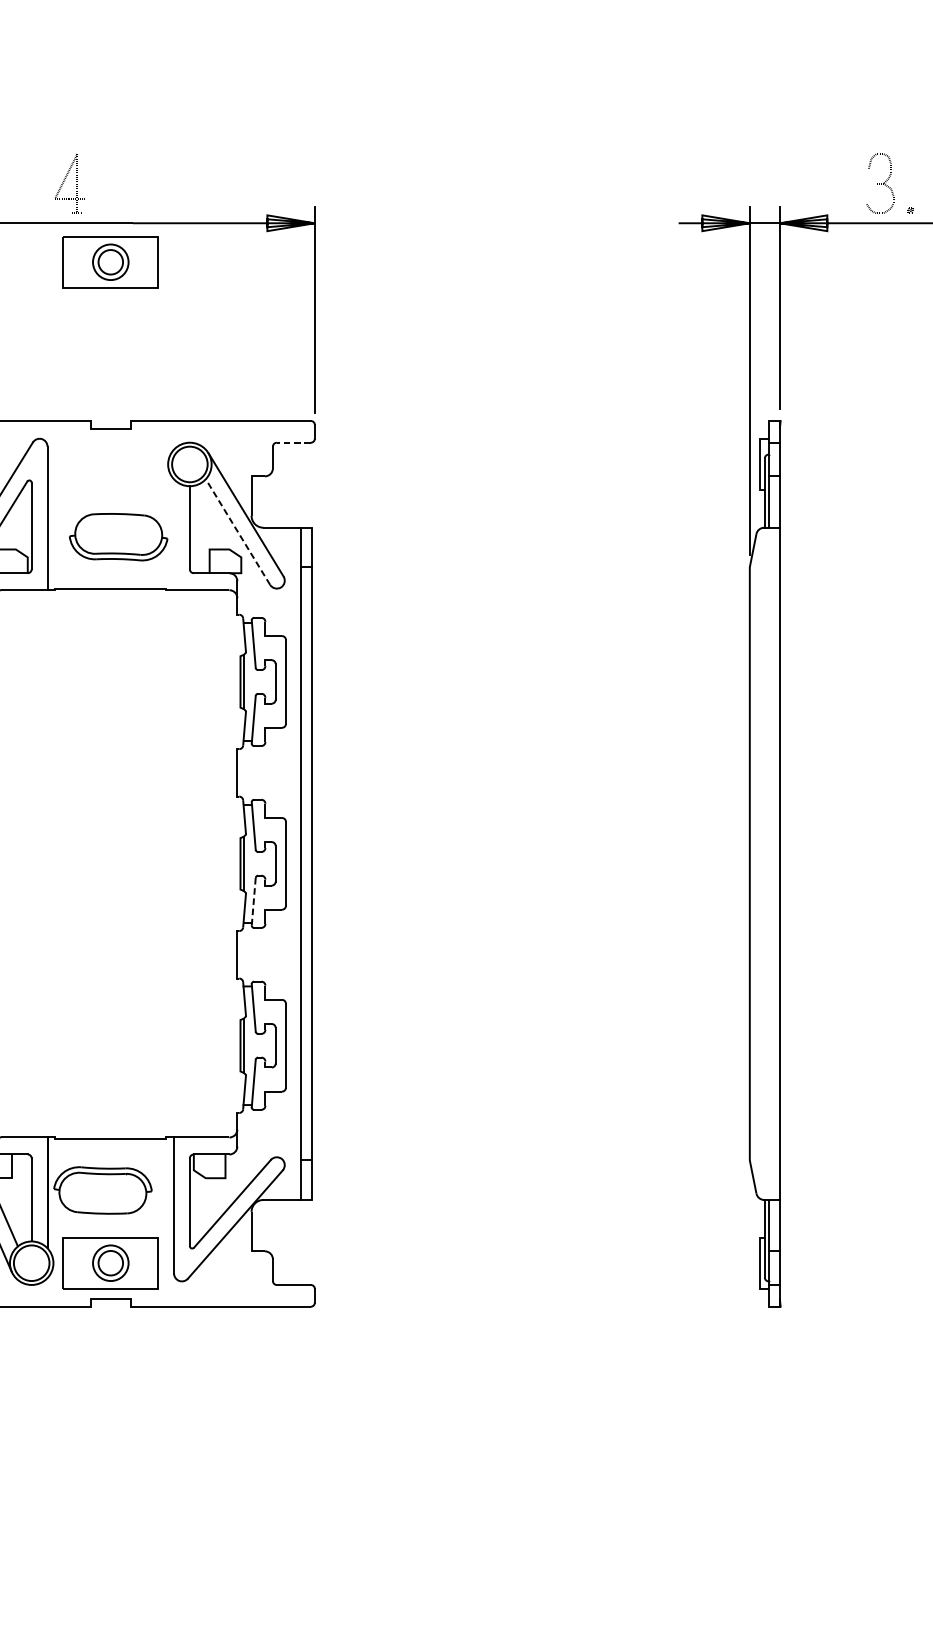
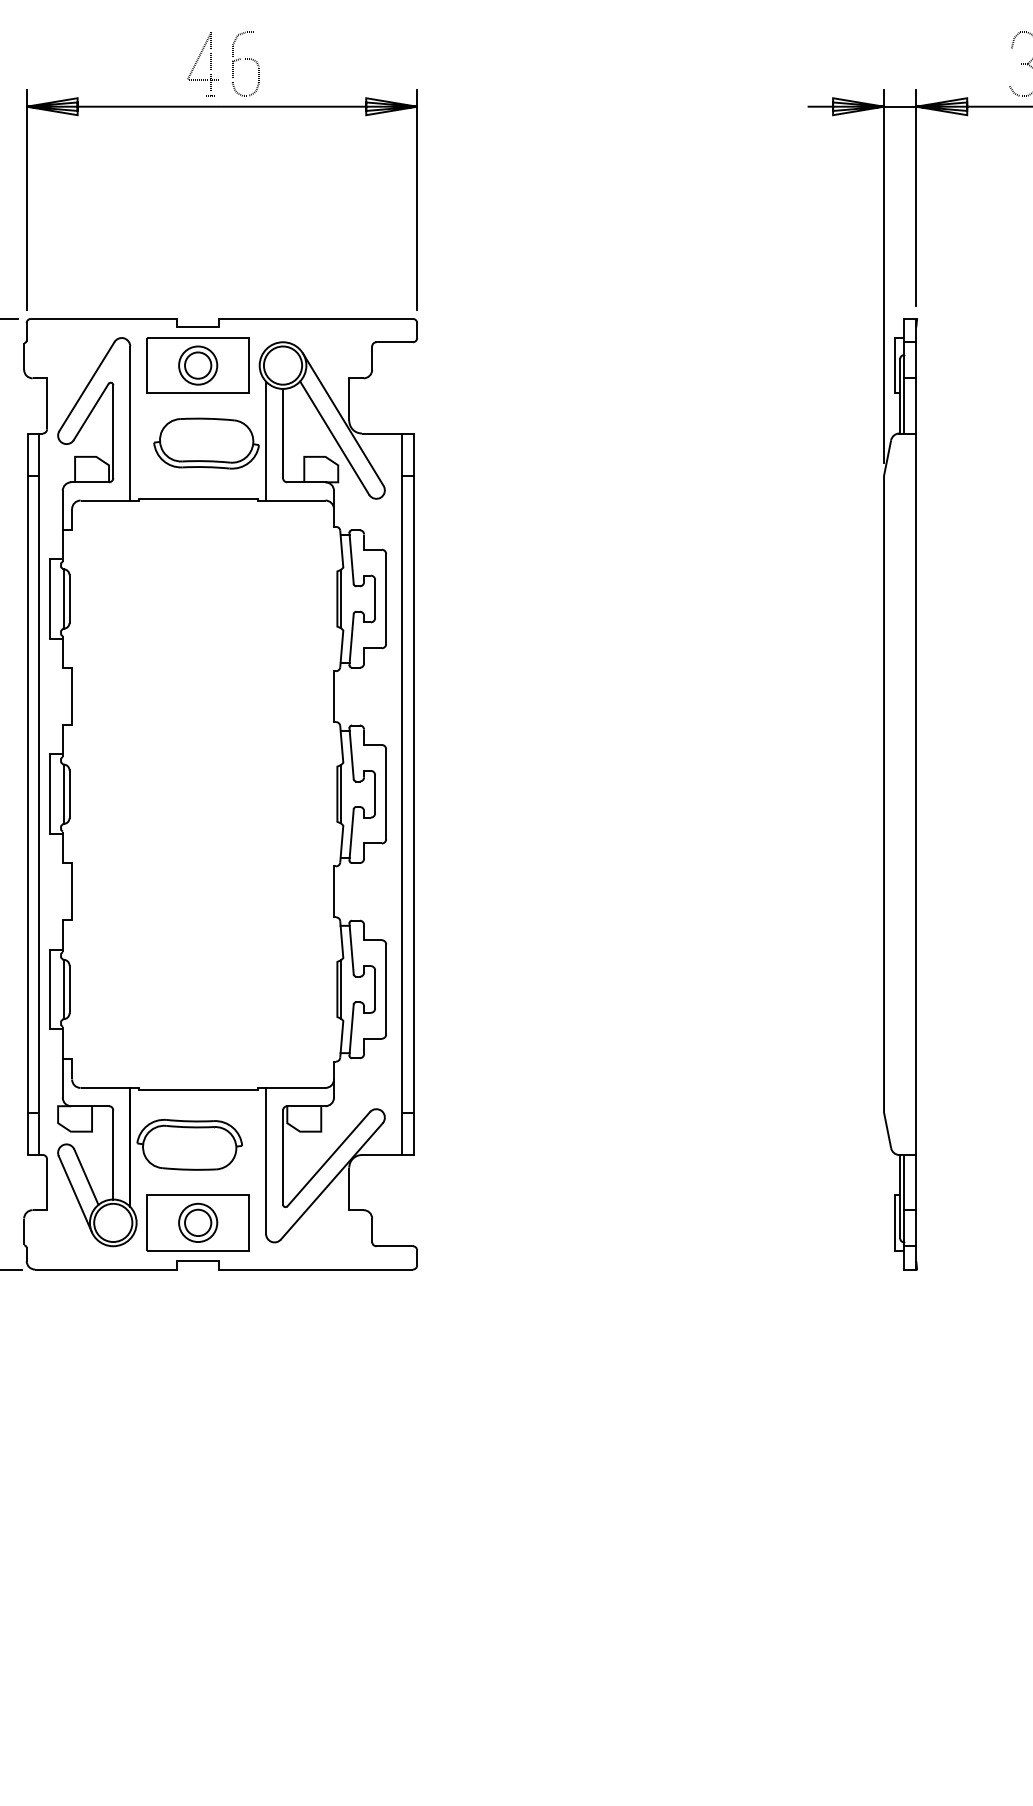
curve: (154, 179) -> (245, 59), added
part: (69, 183) -> (202, 64), moved
part: (110, 262) -> (197, 365), moved
line: (293, 442) -> (394, 342), dashed -> solid
line: (237, 531) -> (334, 437), dashed -> solid
line: (174, 534) -> (266, 440), added
line: (253, 901) -> (351, 834), dashed -> solid

